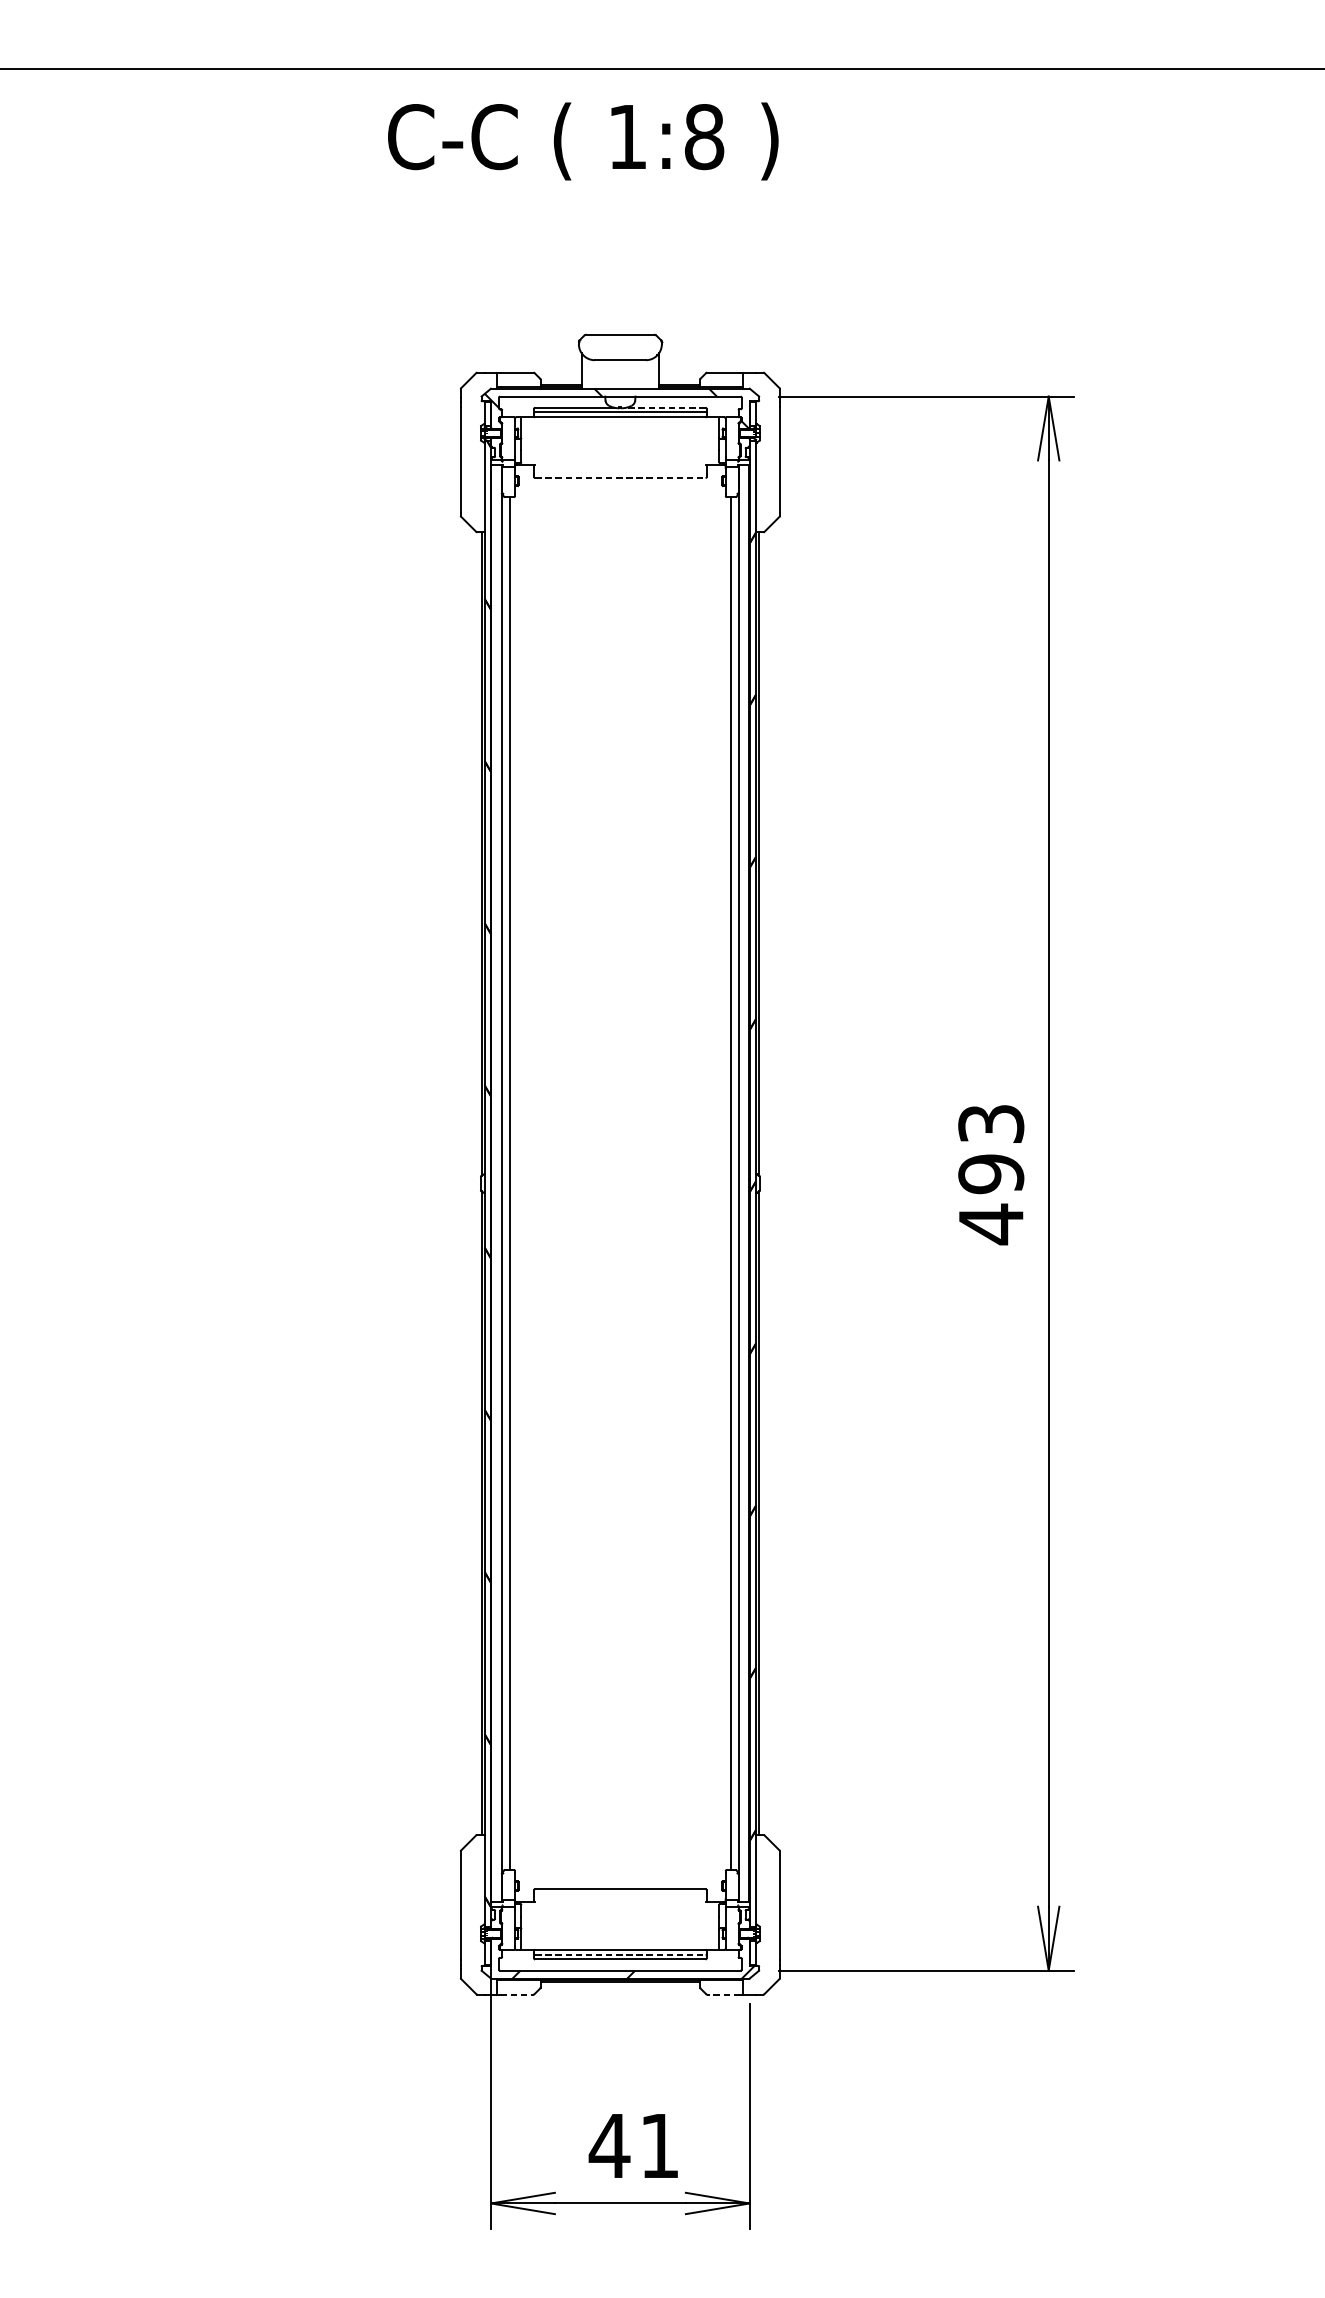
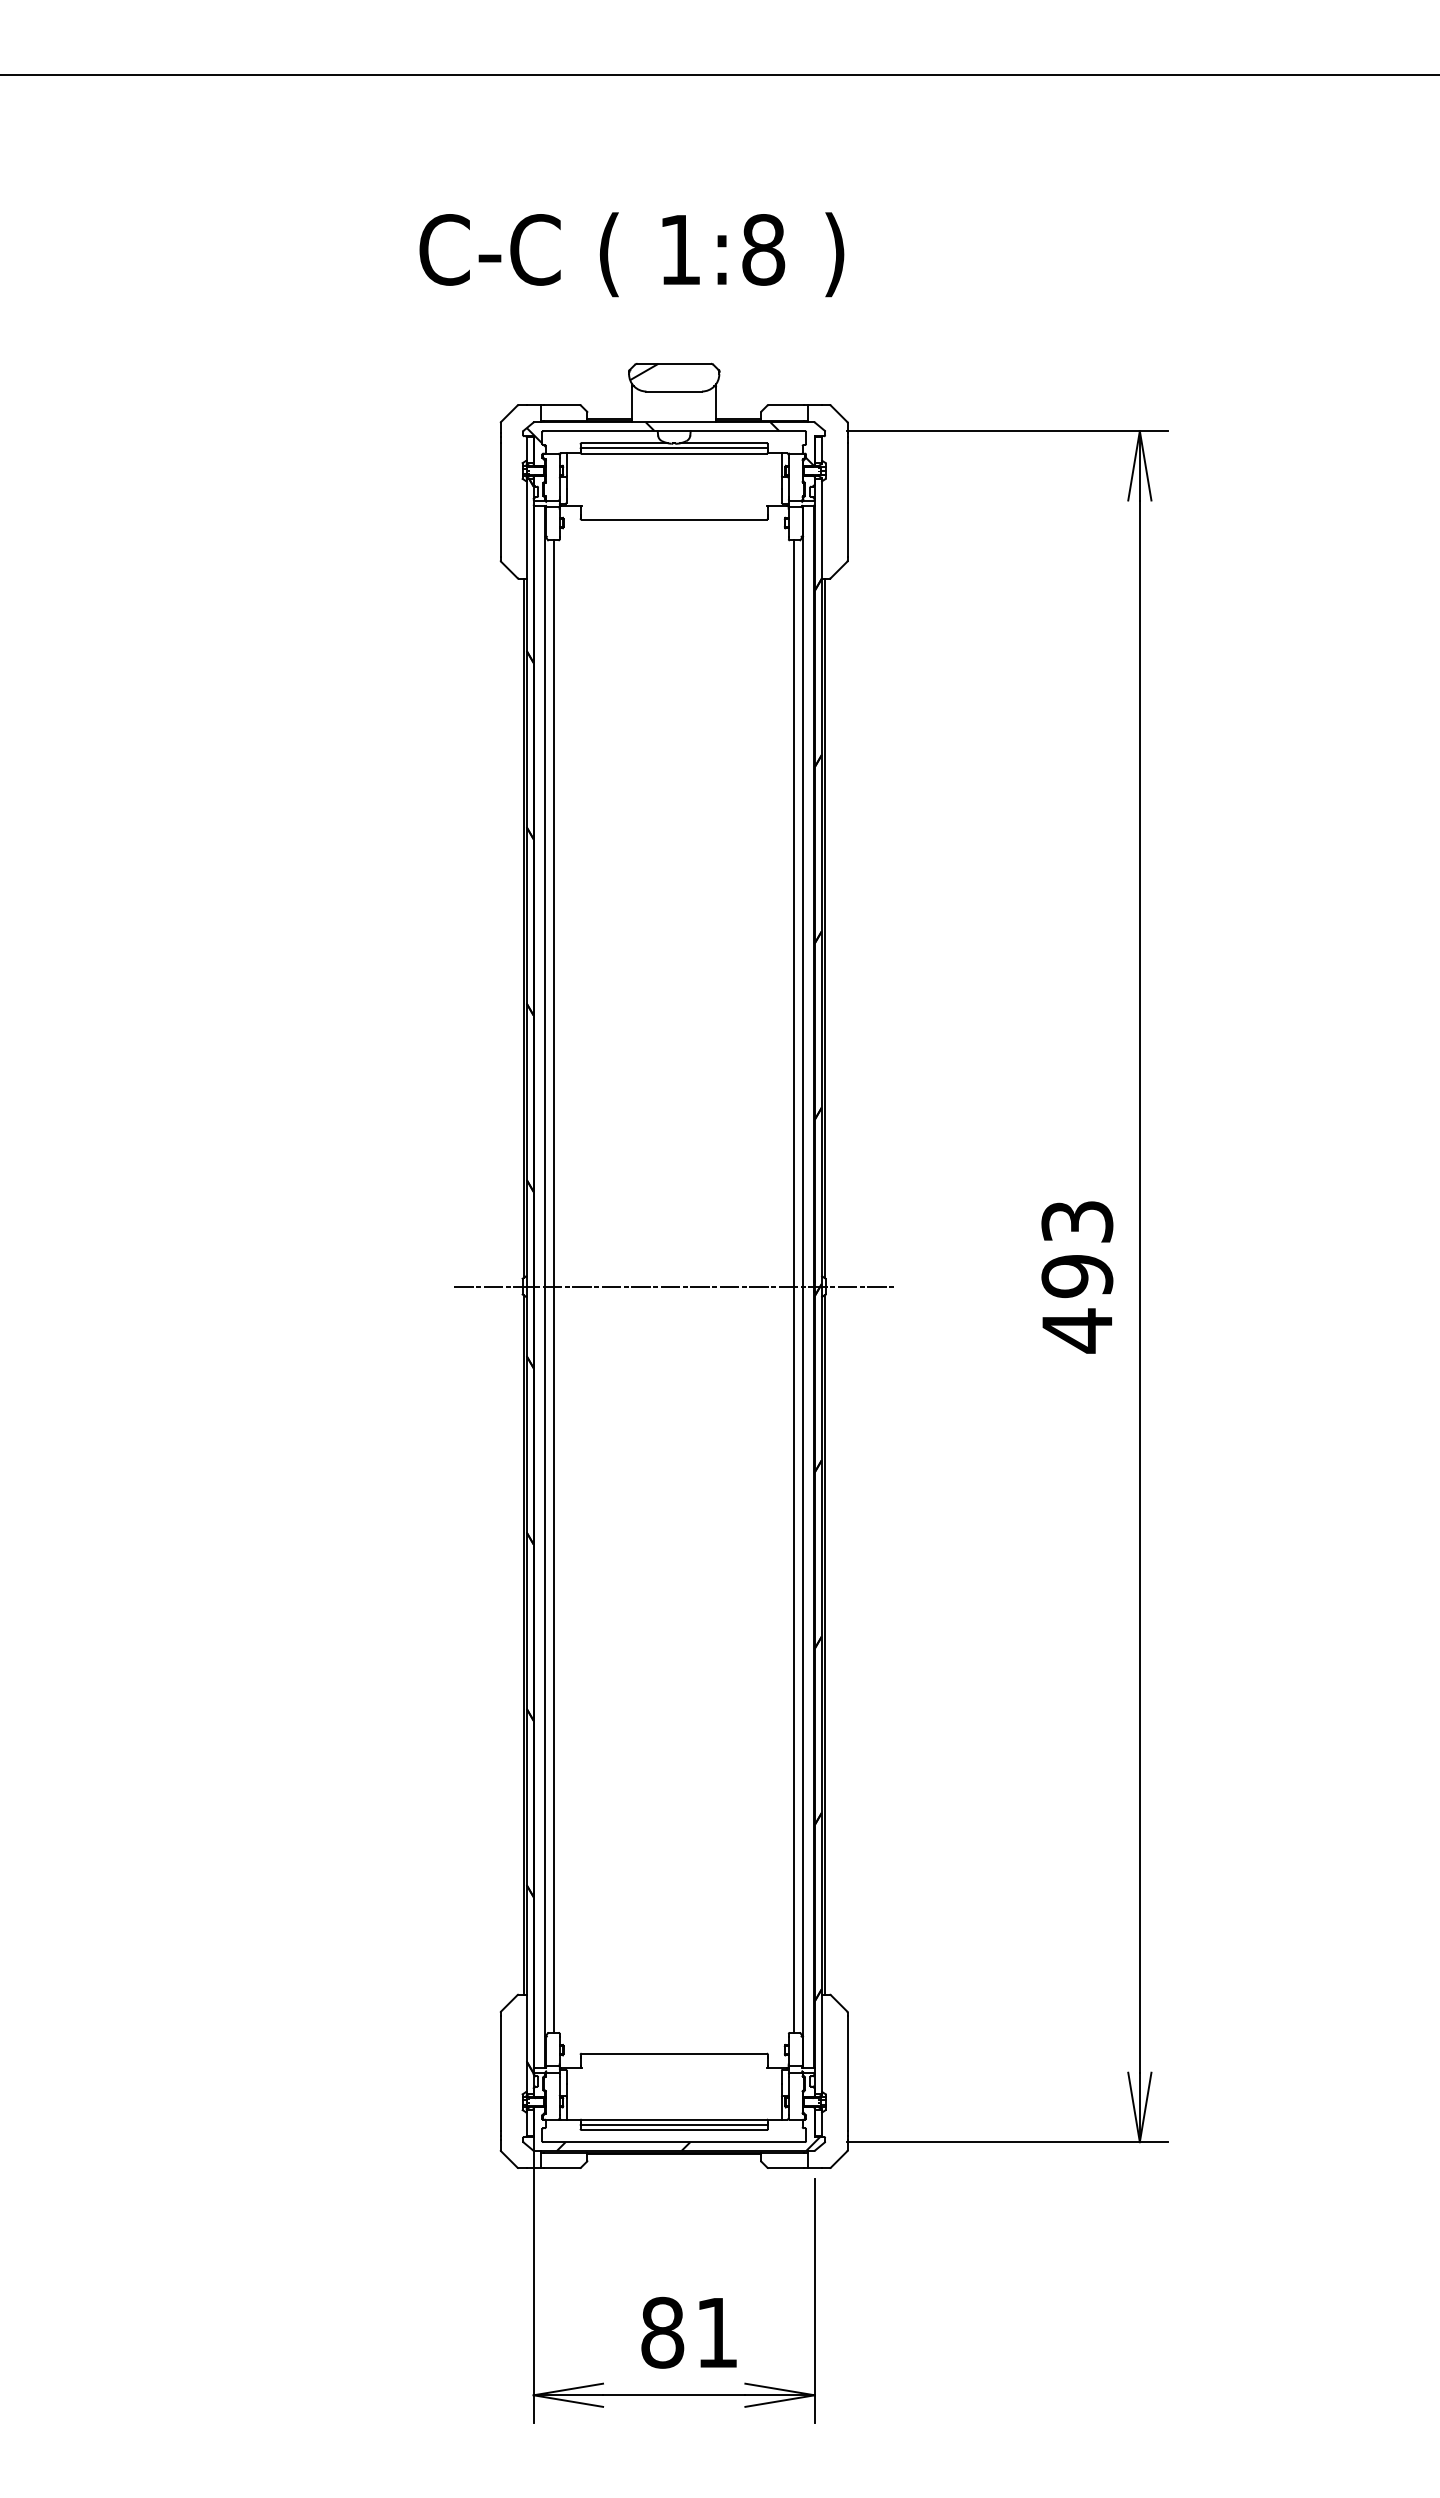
text: (582, 141) -> (631, 254), moved
hatch: (593, 341) -> (644, 371), added
line: (665, 408) -> (723, 443), dashed -> solid
line: (620, 477) -> (674, 519), dashed -> solid
line: (620, 1183) -> (674, 1286), added
line: (620, 1955) -> (674, 2125), dashed -> solid
line: (516, 1994) -> (561, 2168), dashed -> solid
line: (723, 1994) -> (786, 2168), dashed -> solid
text: (609, 2145) -> (662, 2332), 41 -> 81

